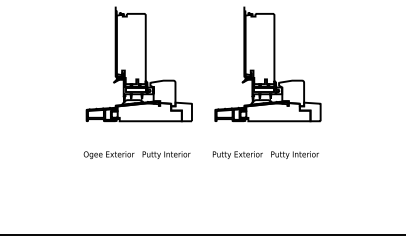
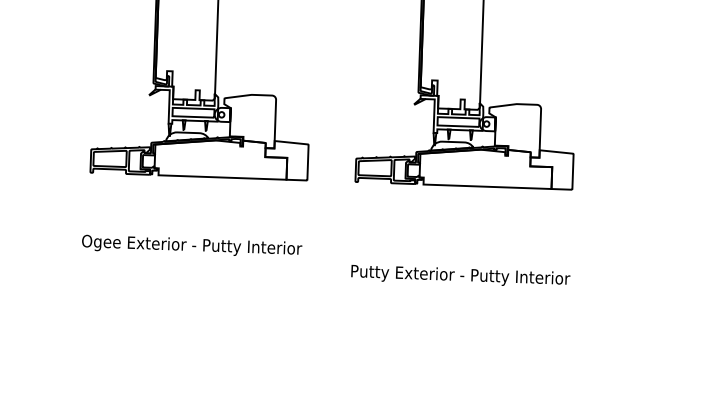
text: (265, 154) -> (459, 274), moved

